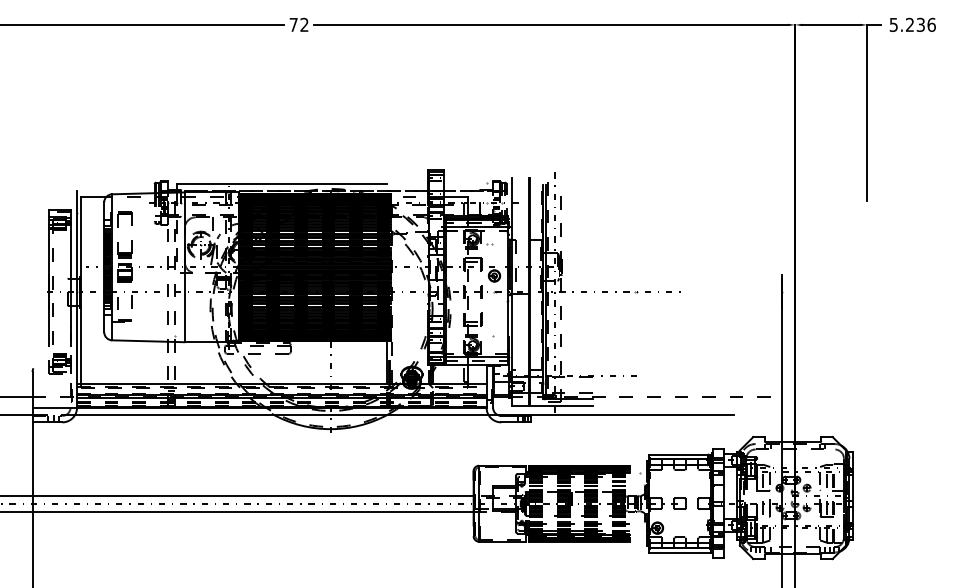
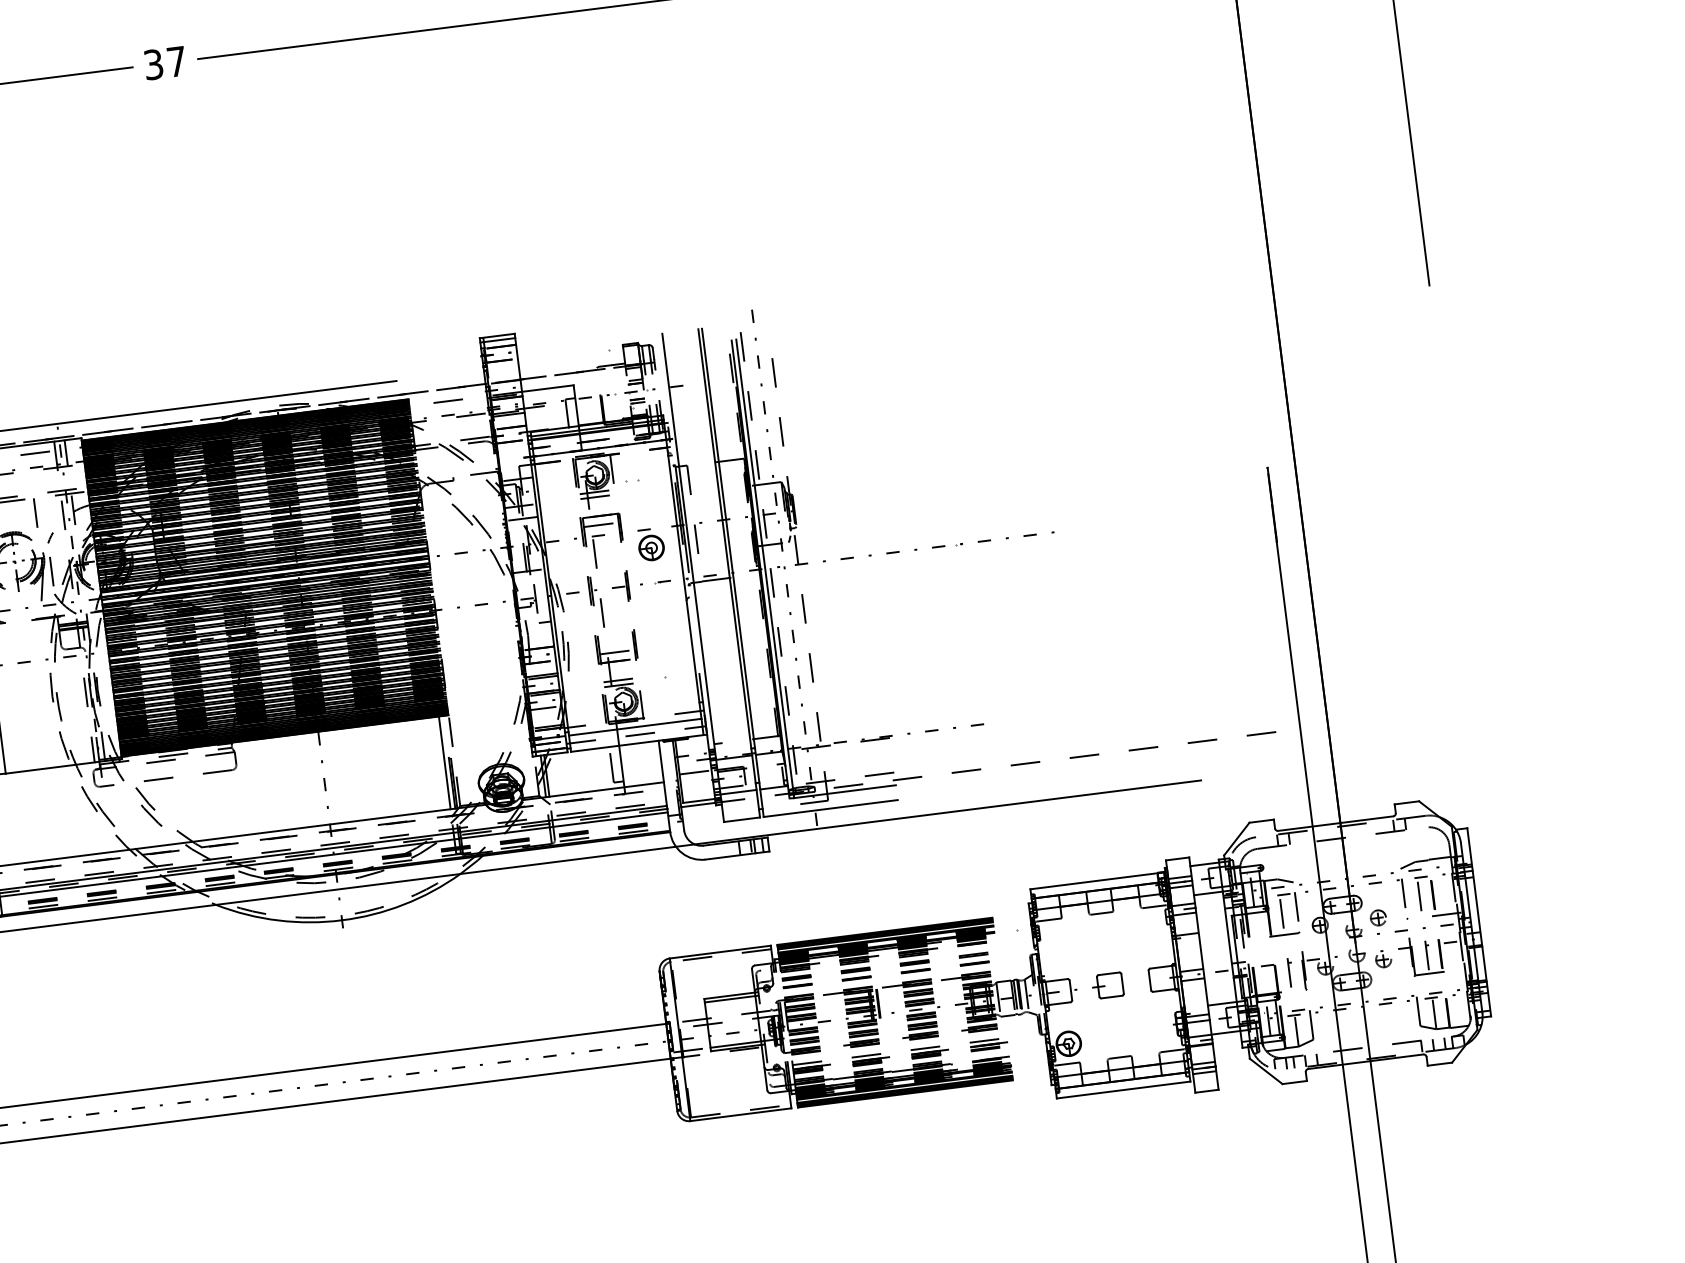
text: (298, 24) -> (163, 62), 72 -> 37

